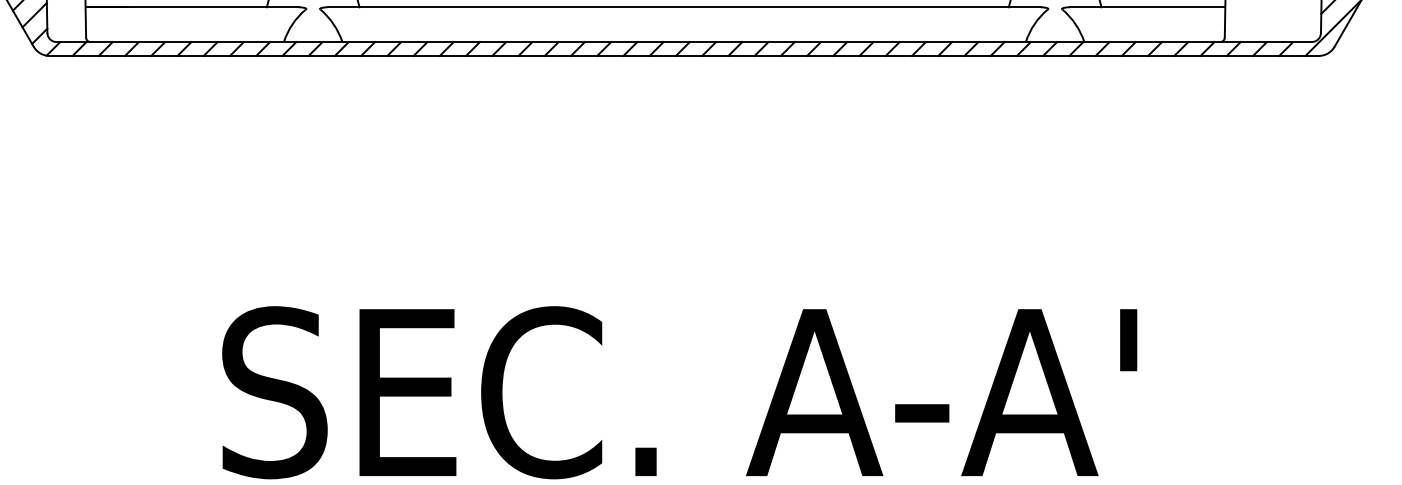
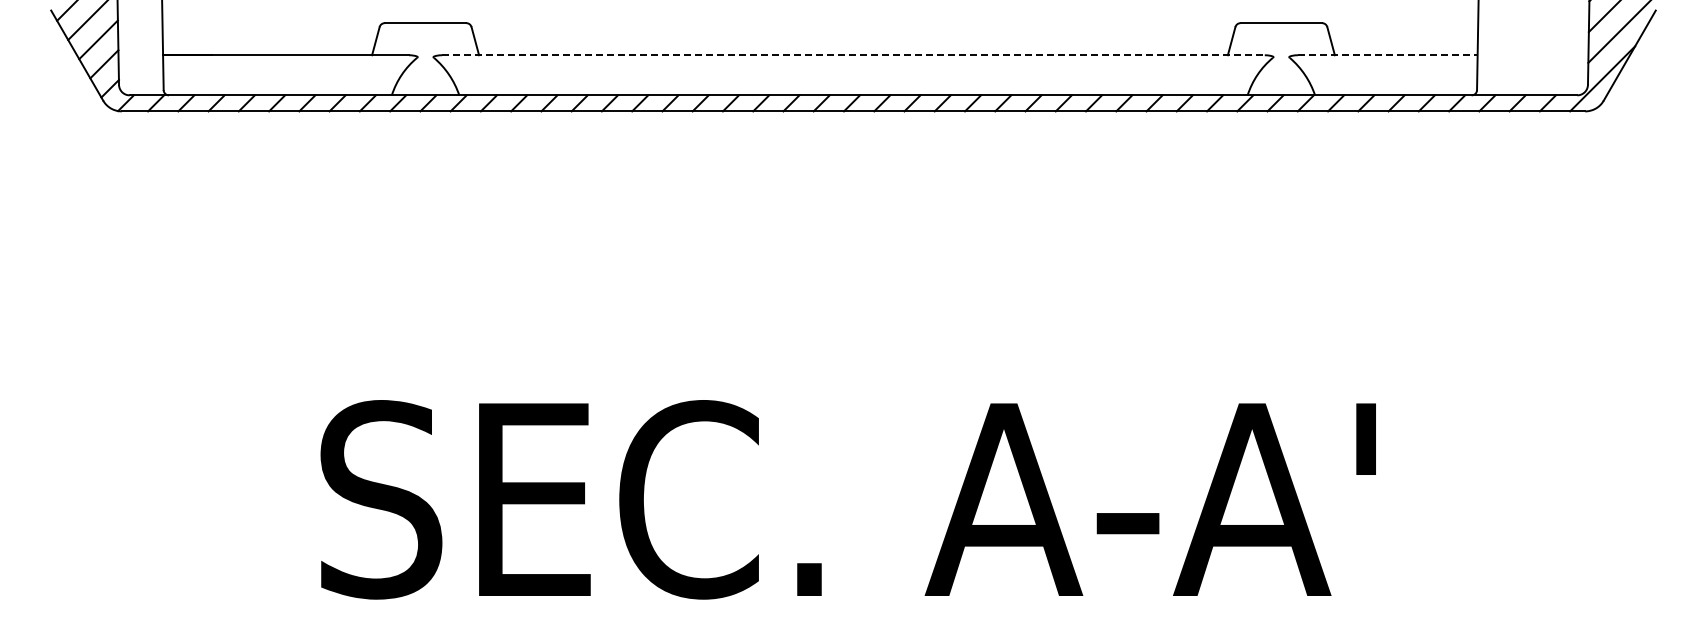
line: (685, 7) -> (854, 55), solid -> dashed
line: (1147, 7) -> (1387, 55), solid -> dashed

